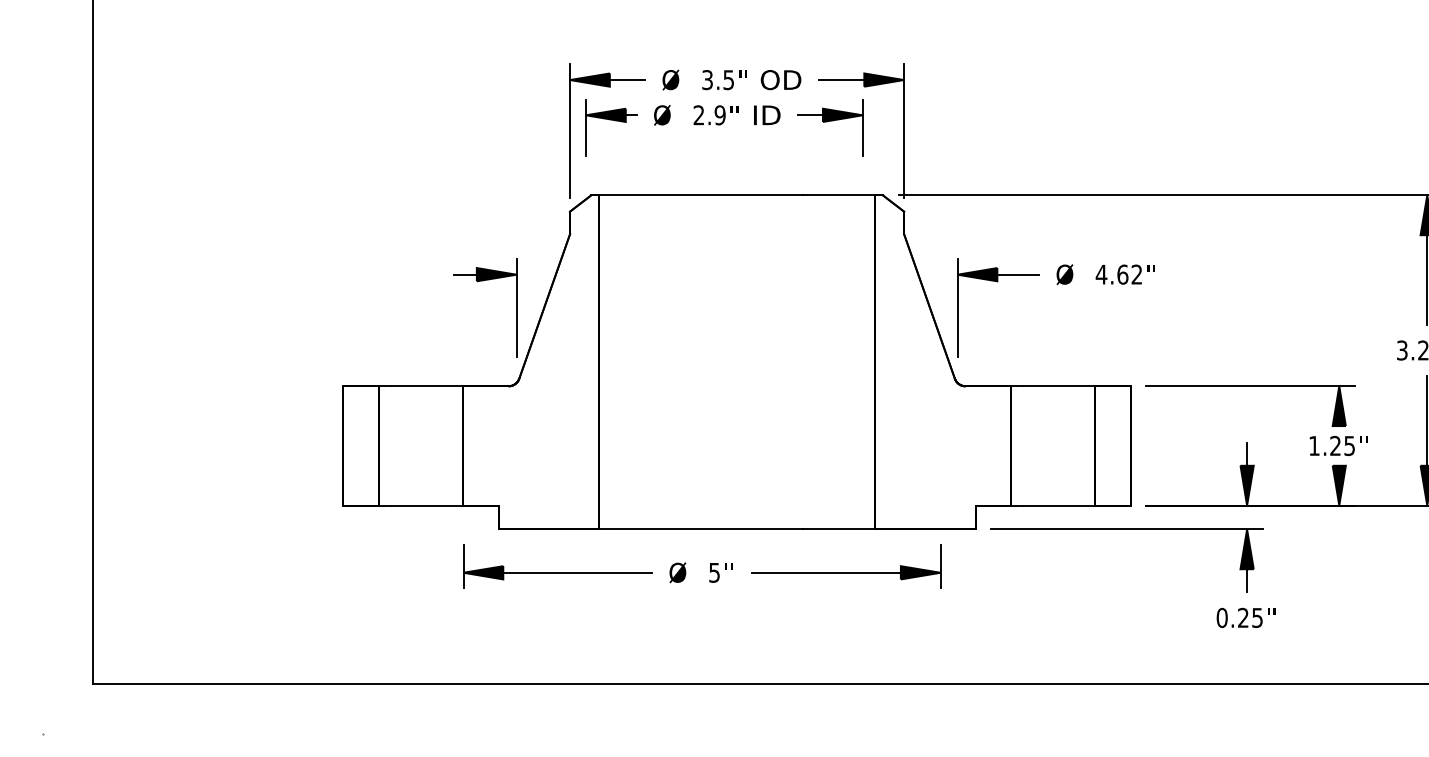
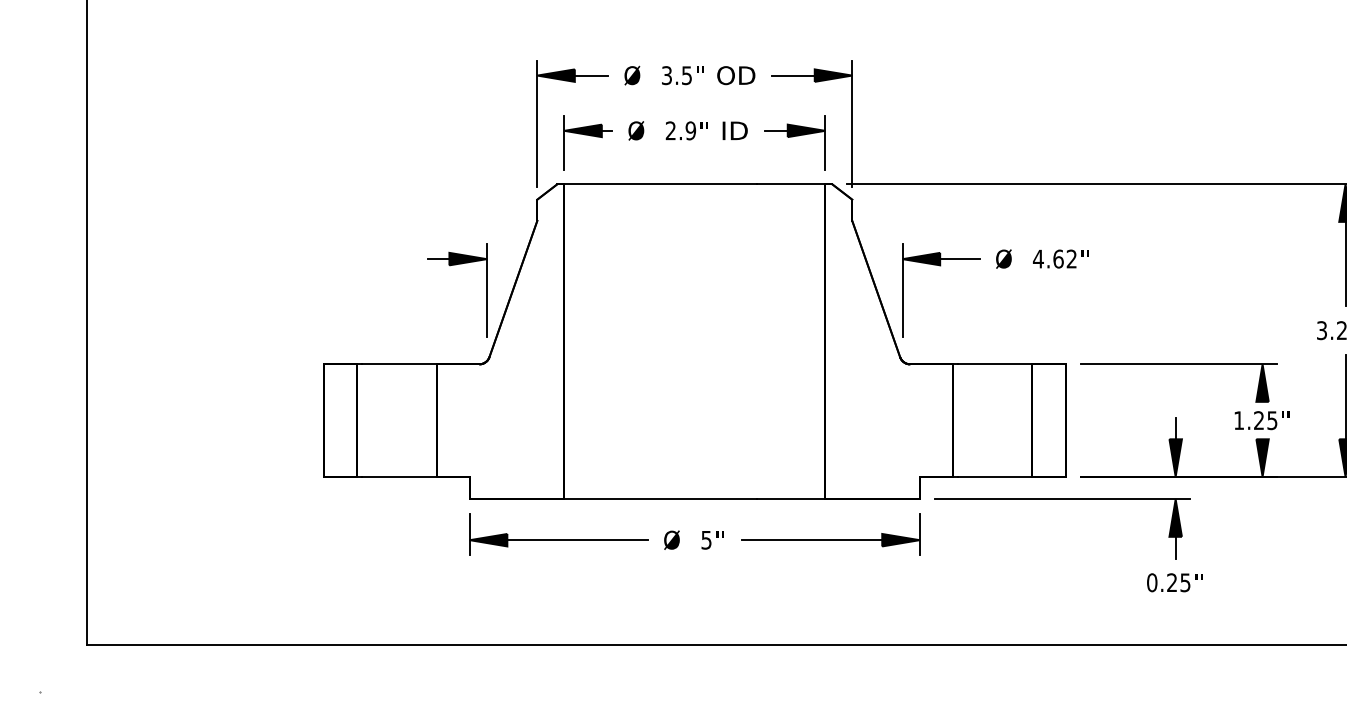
part: (724, 127) -> (694, 142), moved
part: (710, 566) -> (702, 534), moved

